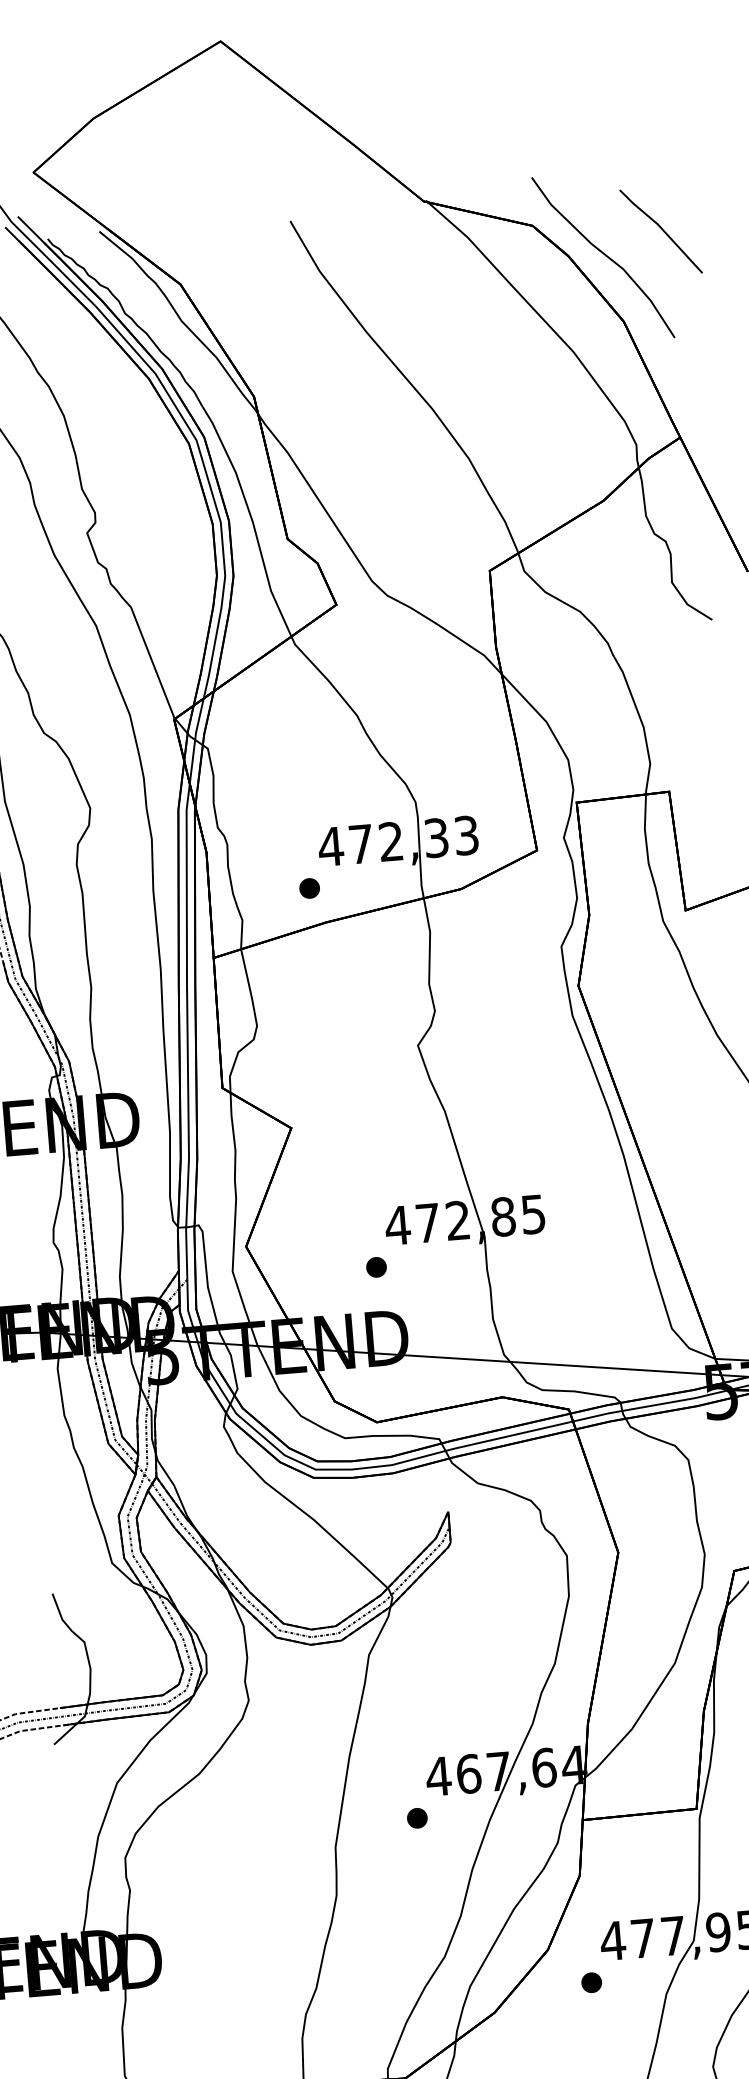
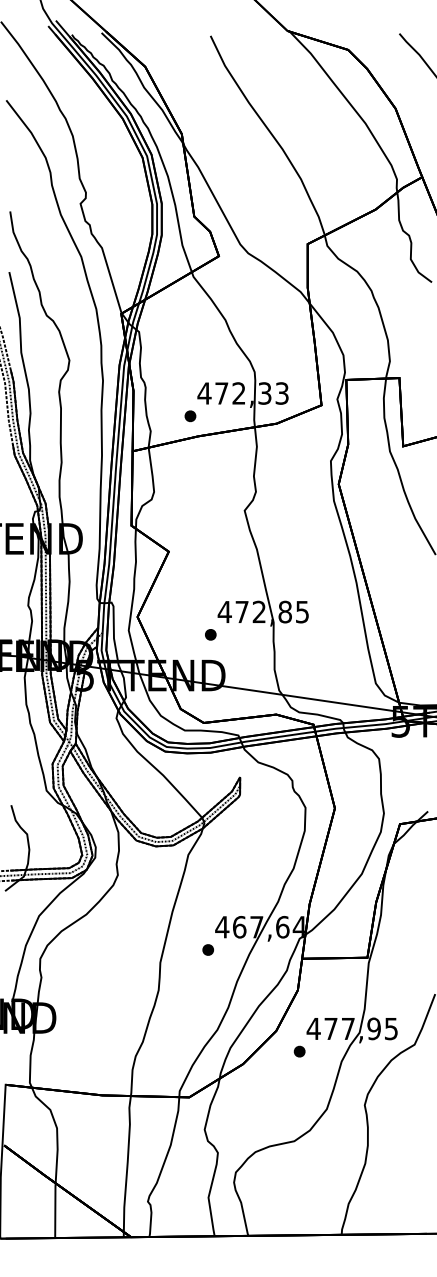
curve: (604, 256) -> (387, 70), removed

